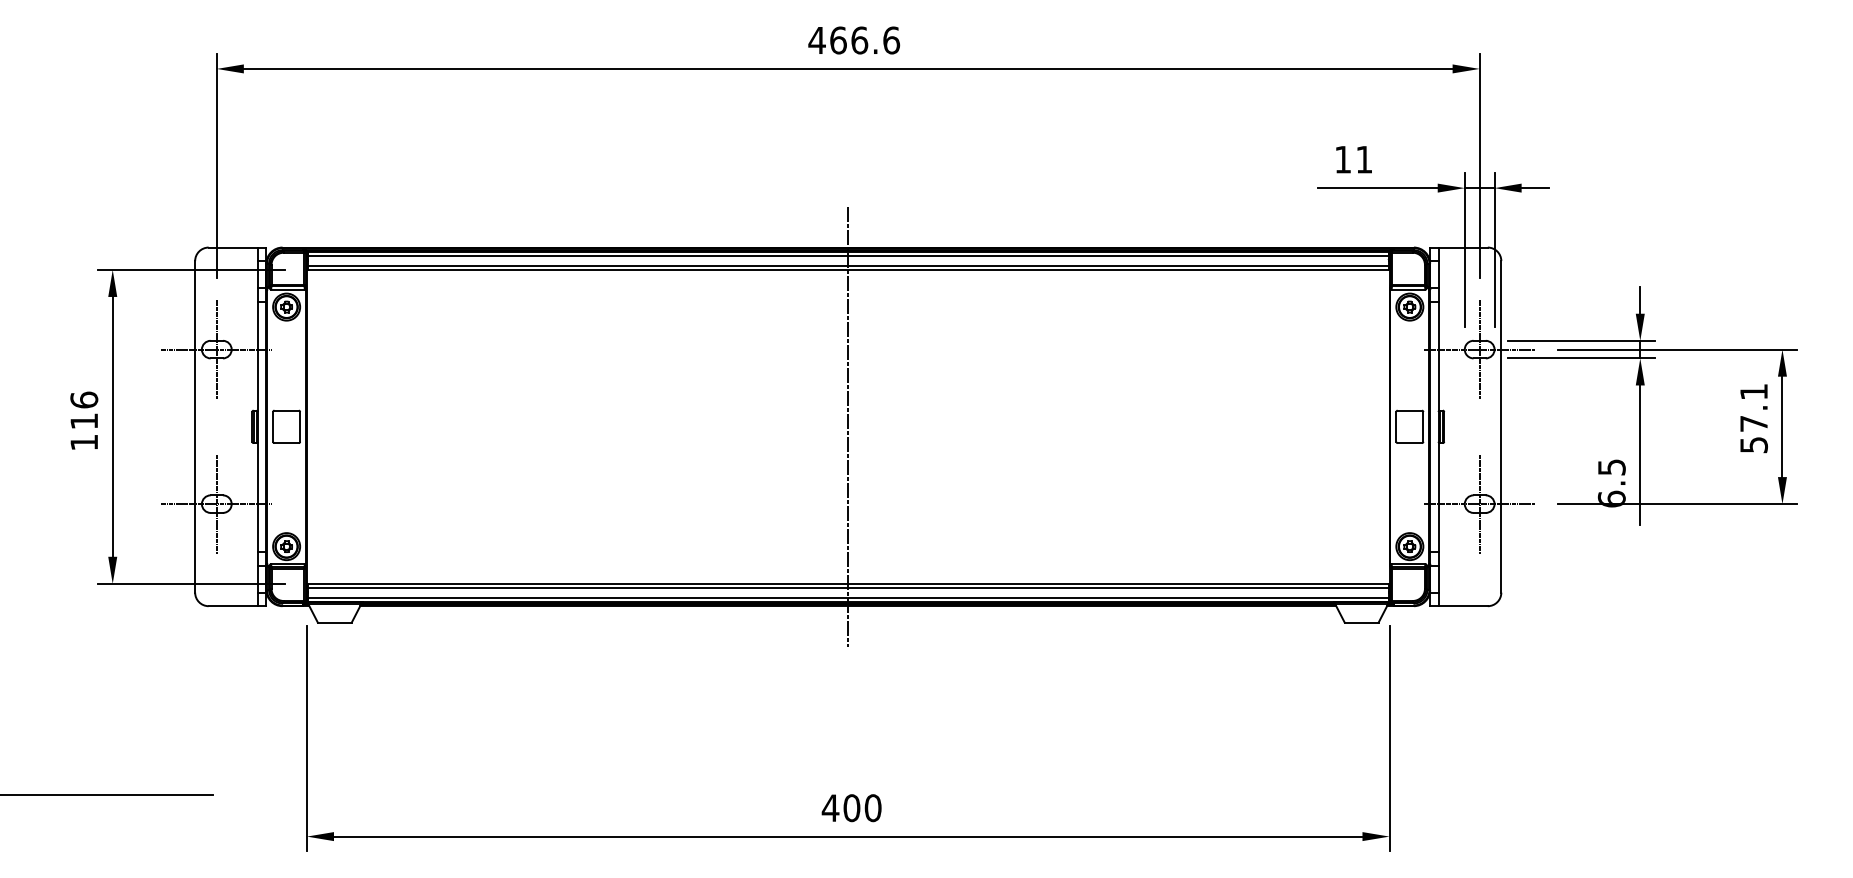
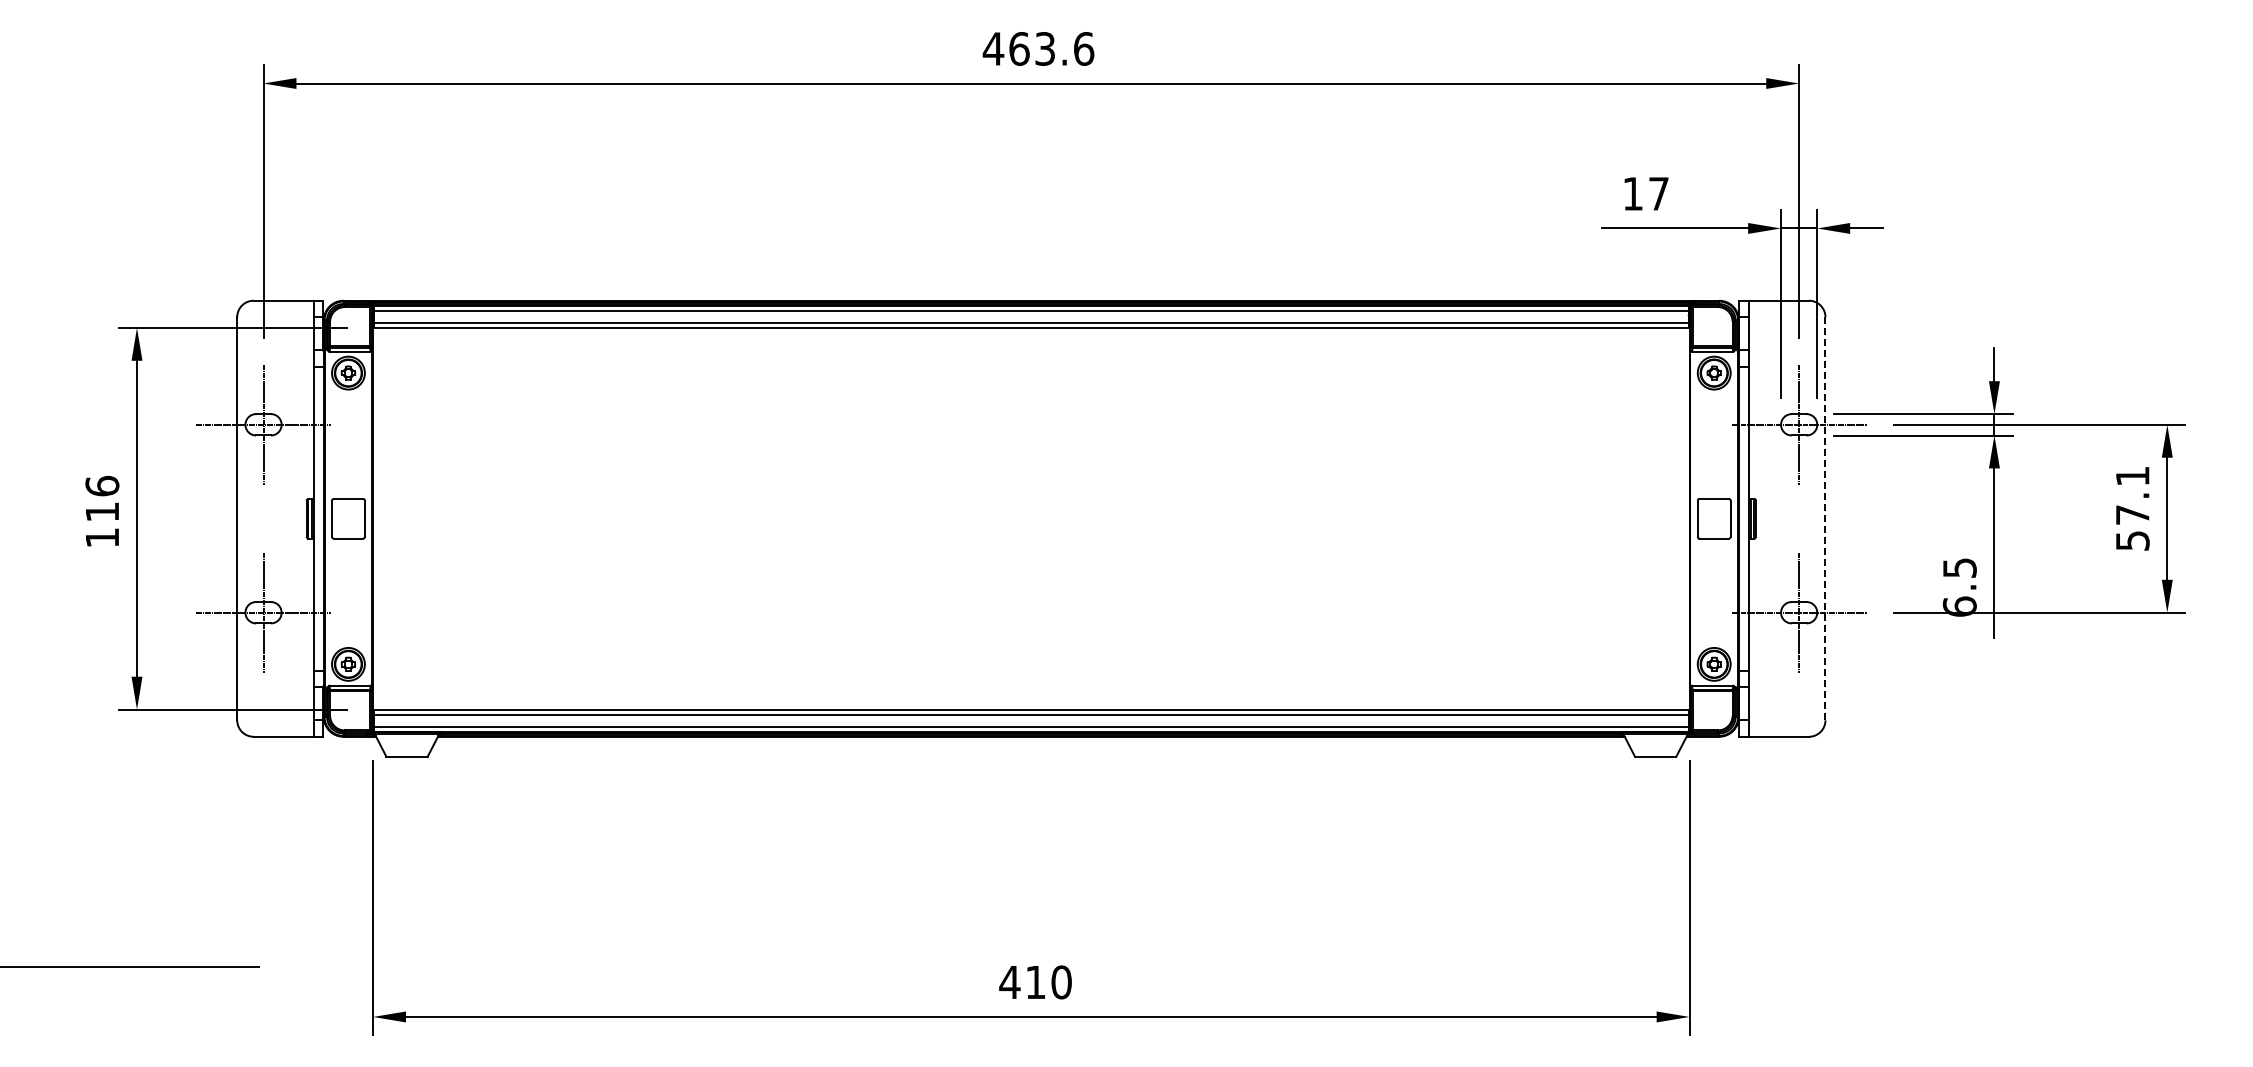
text: (859, 40) -> (1045, 48), 466.6 -> 463.6
text: (1364, 159) -> (1658, 193), 11 -> 17
line: (848, 426) -> (1031, 518), removed
line: (1501, 426) -> (1825, 518), solid -> dashed
text: (851, 808) -> (1035, 982), 400 -> 410

